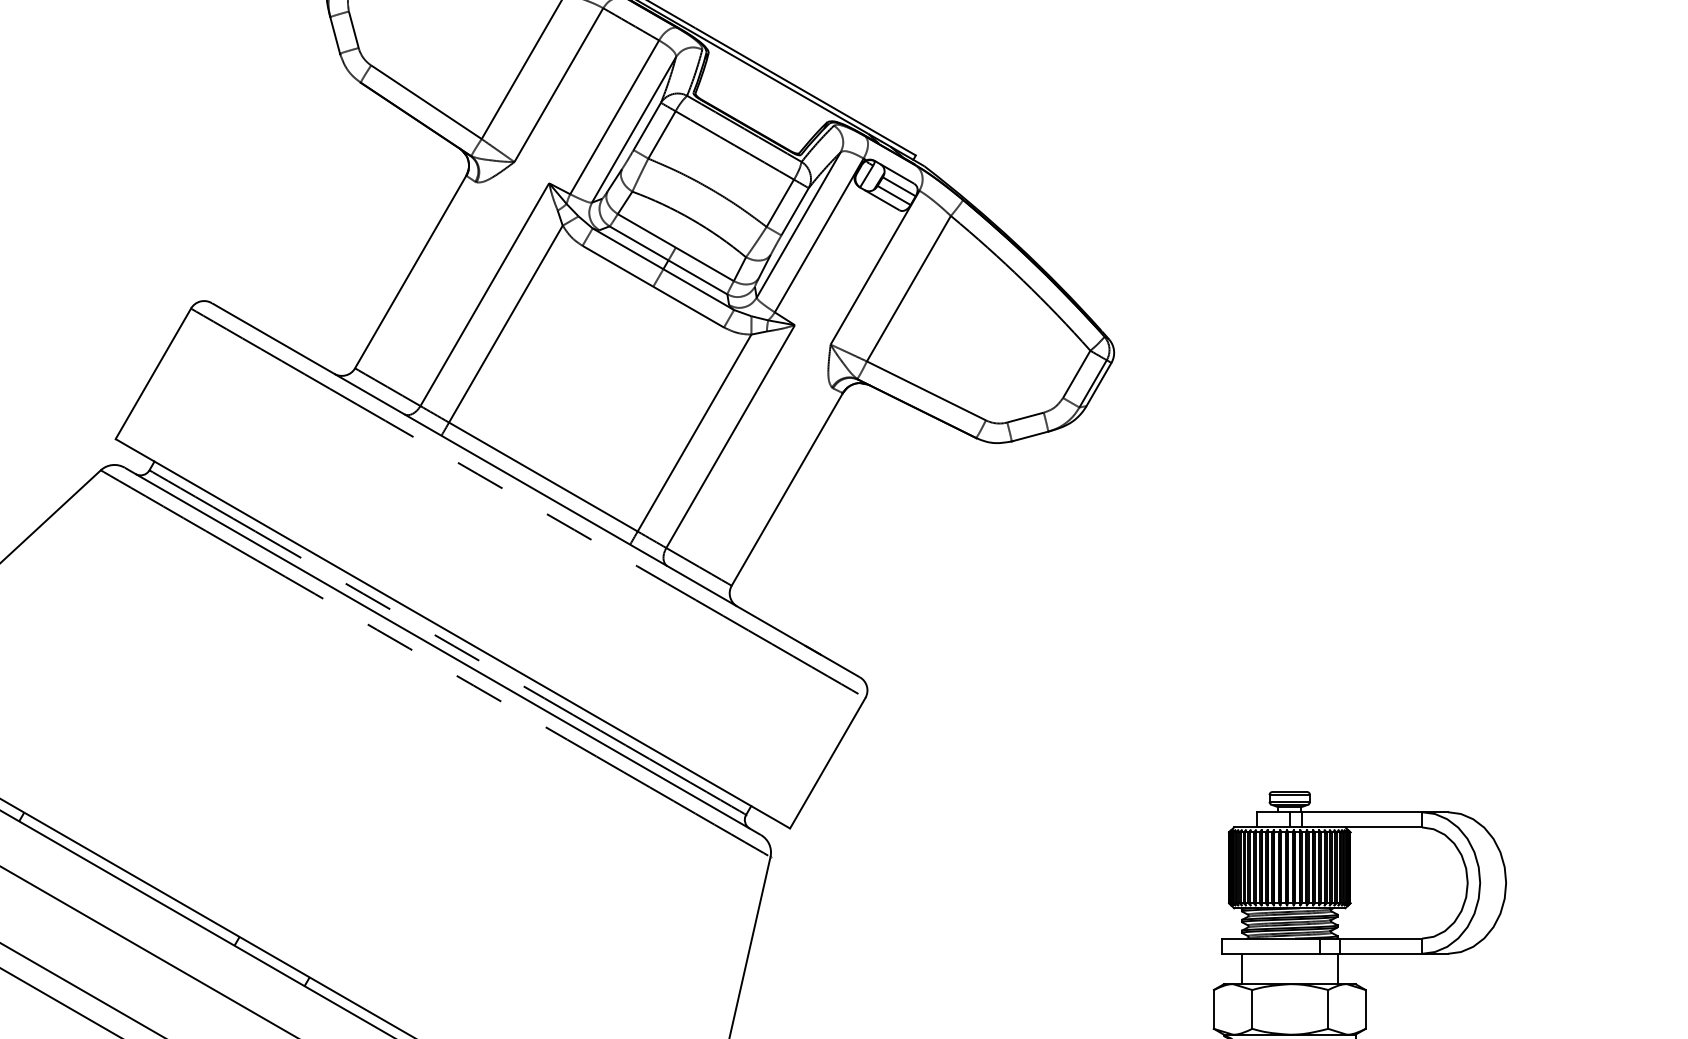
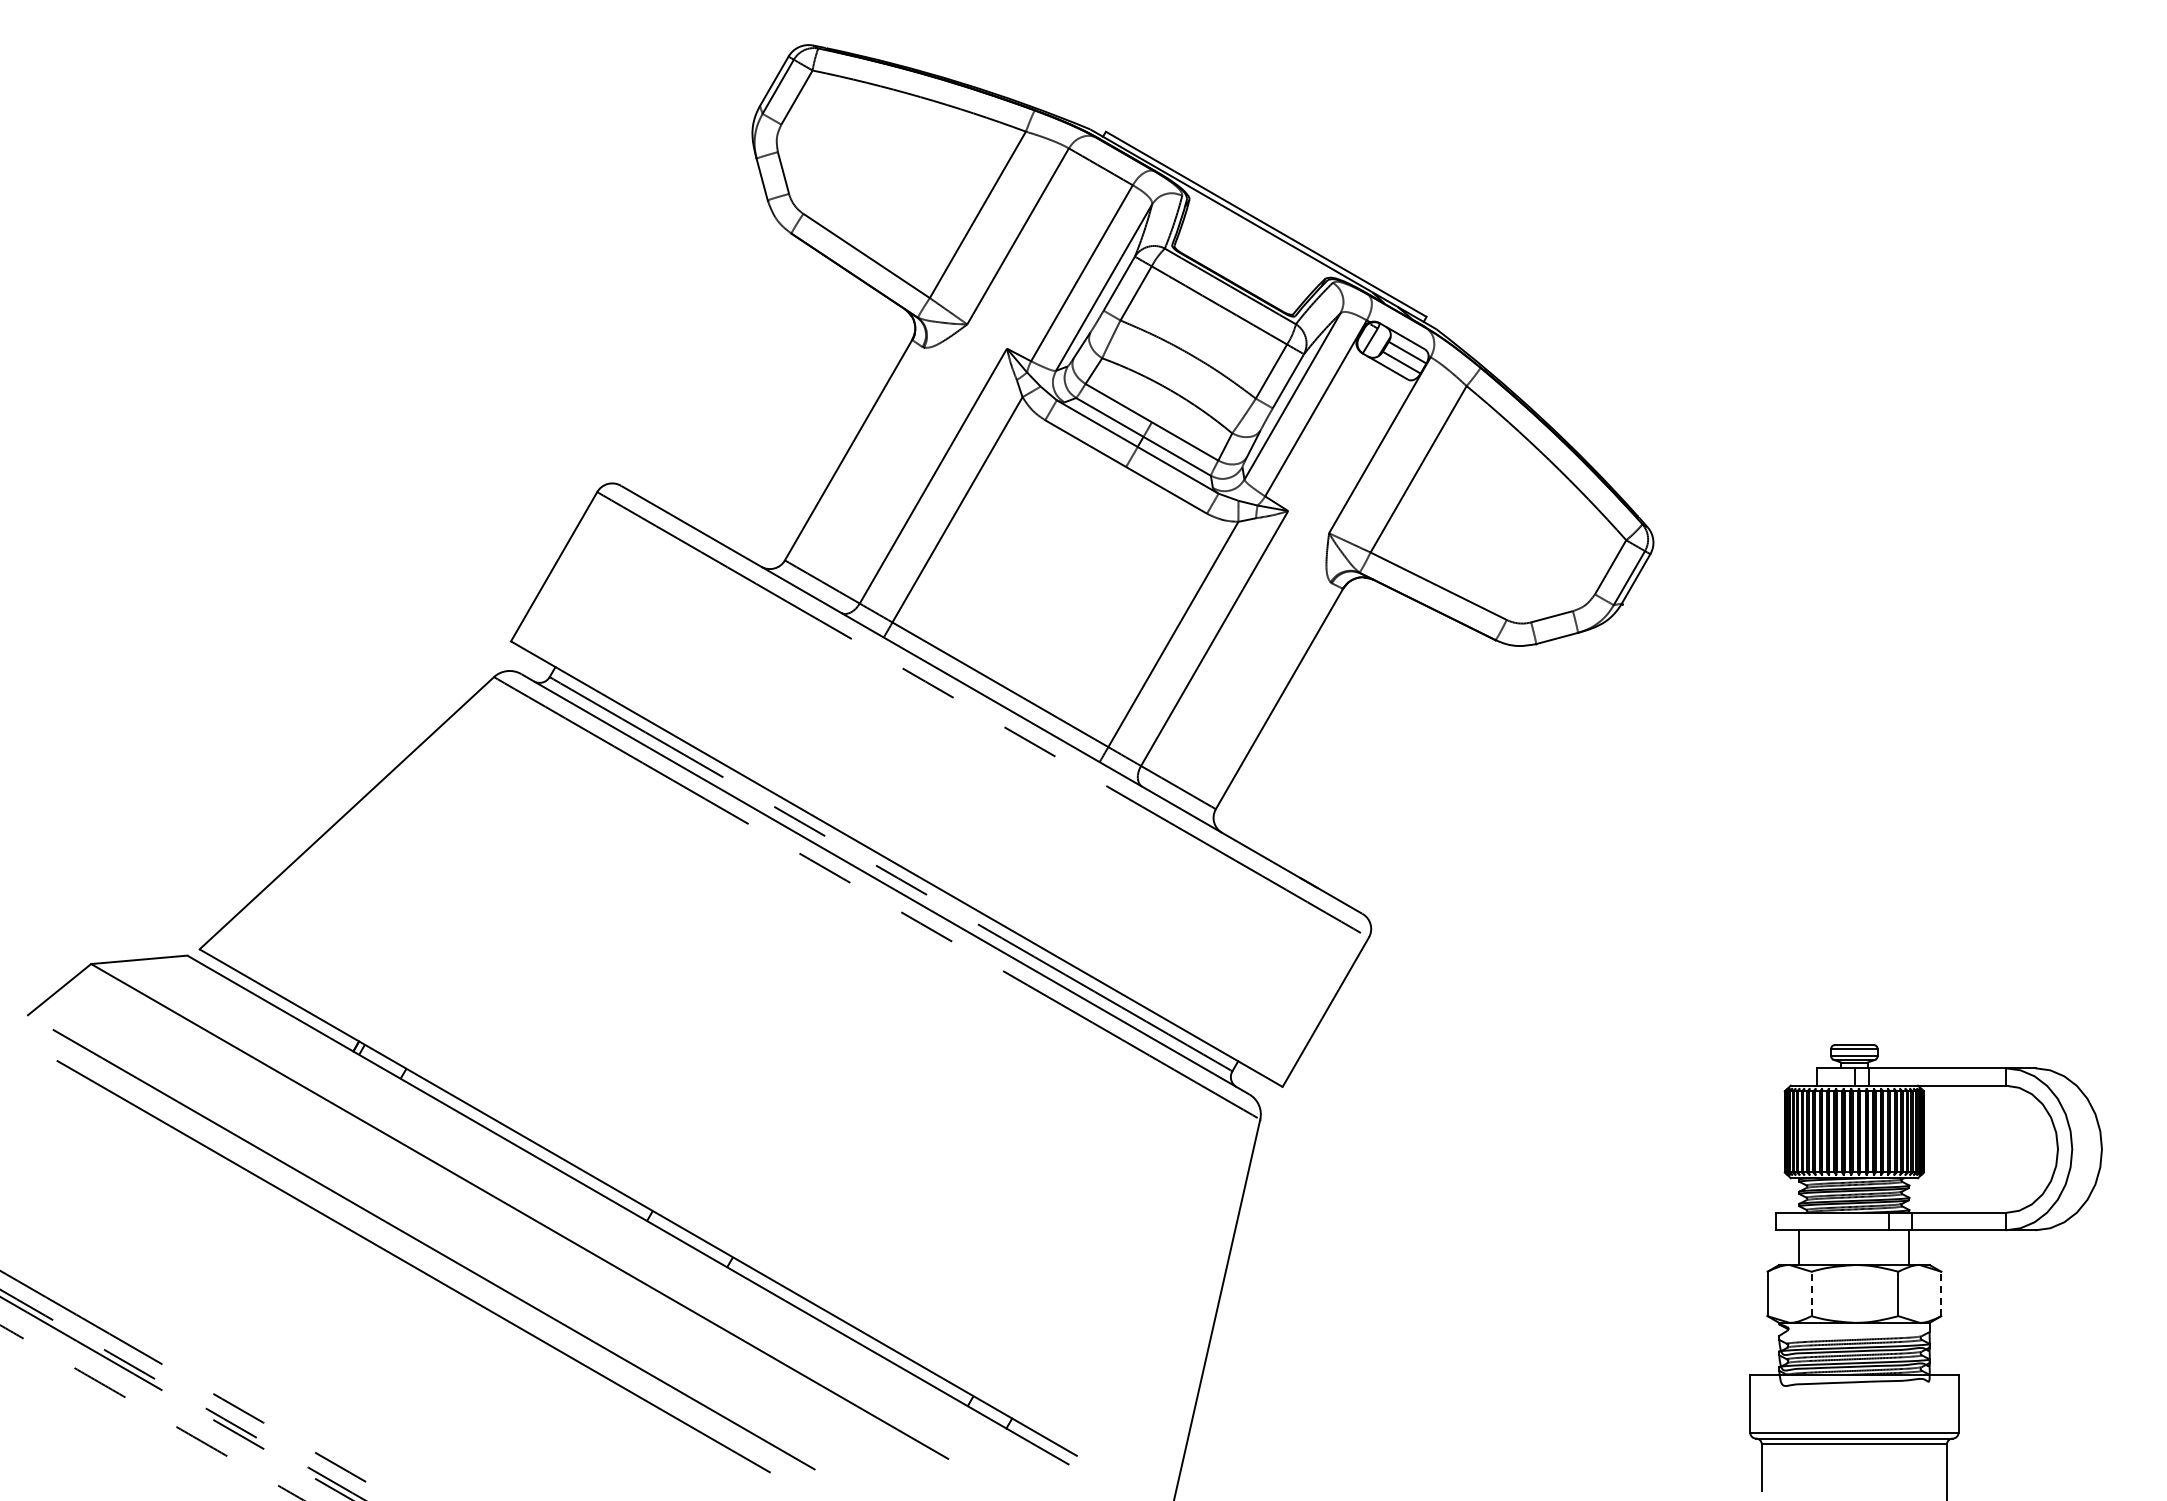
line: (1252, 1009) -> (1811, 1293), solid -> dashed
line: (1365, 1009) -> (1941, 1293), solid -> dashed

